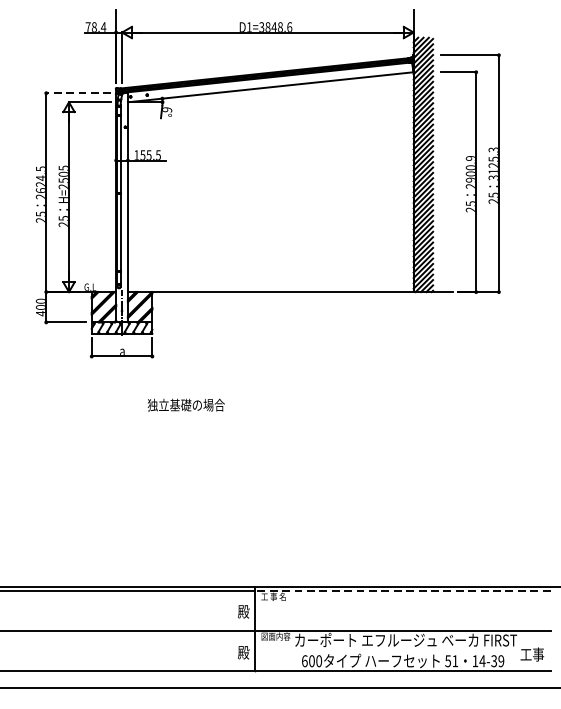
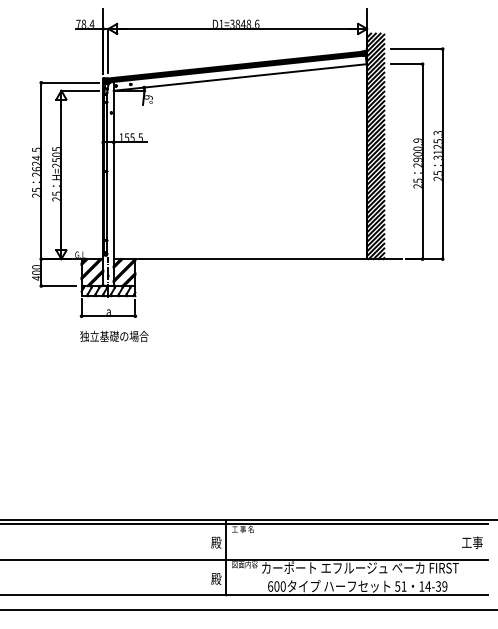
line: (79, 92) -> (70, 82), dashed -> solid
text: (186, 404) -> (114, 335), moved
line: (401, 591) -> (356, 524), dashed -> solid
text: (532, 654) -> (472, 542), moved

